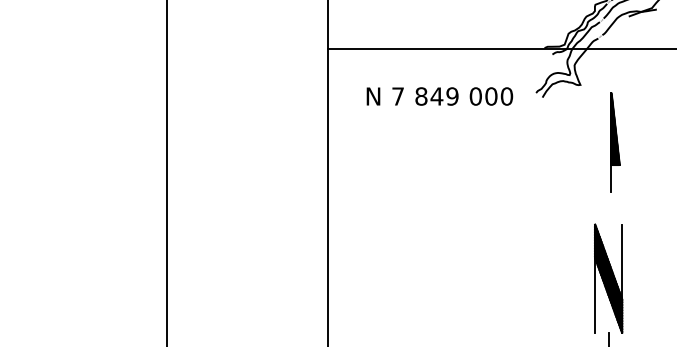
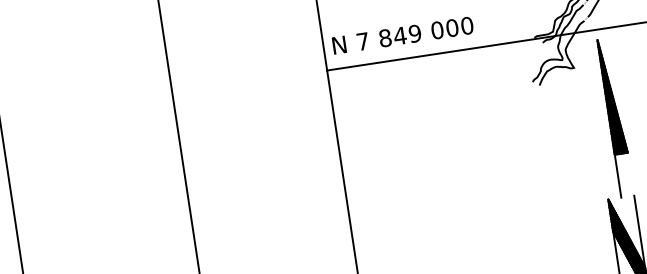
text: (439, 96) -> (402, 35), moved
part: (615, 142) -> (615, 117), size x1.67

